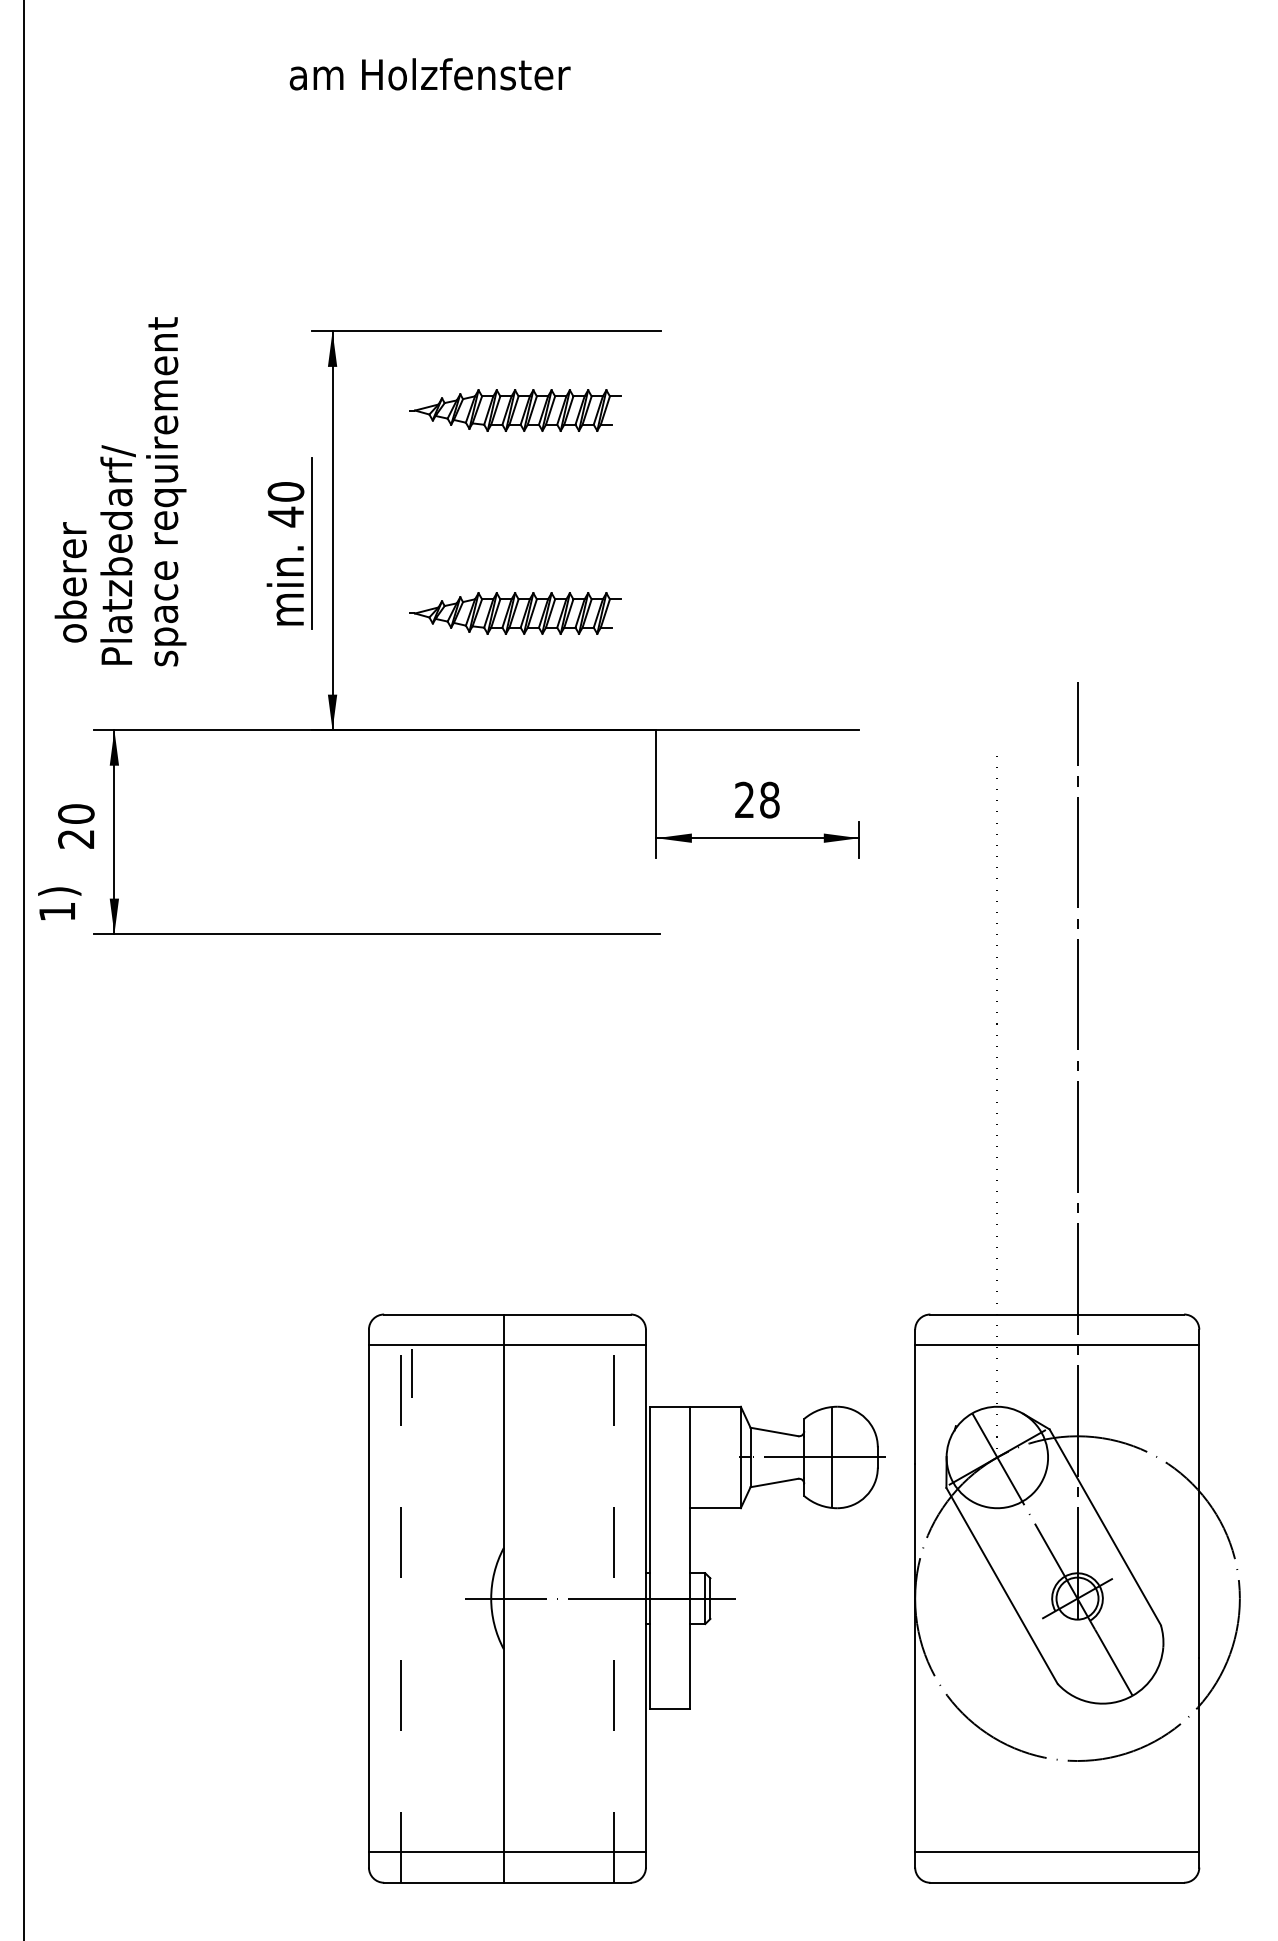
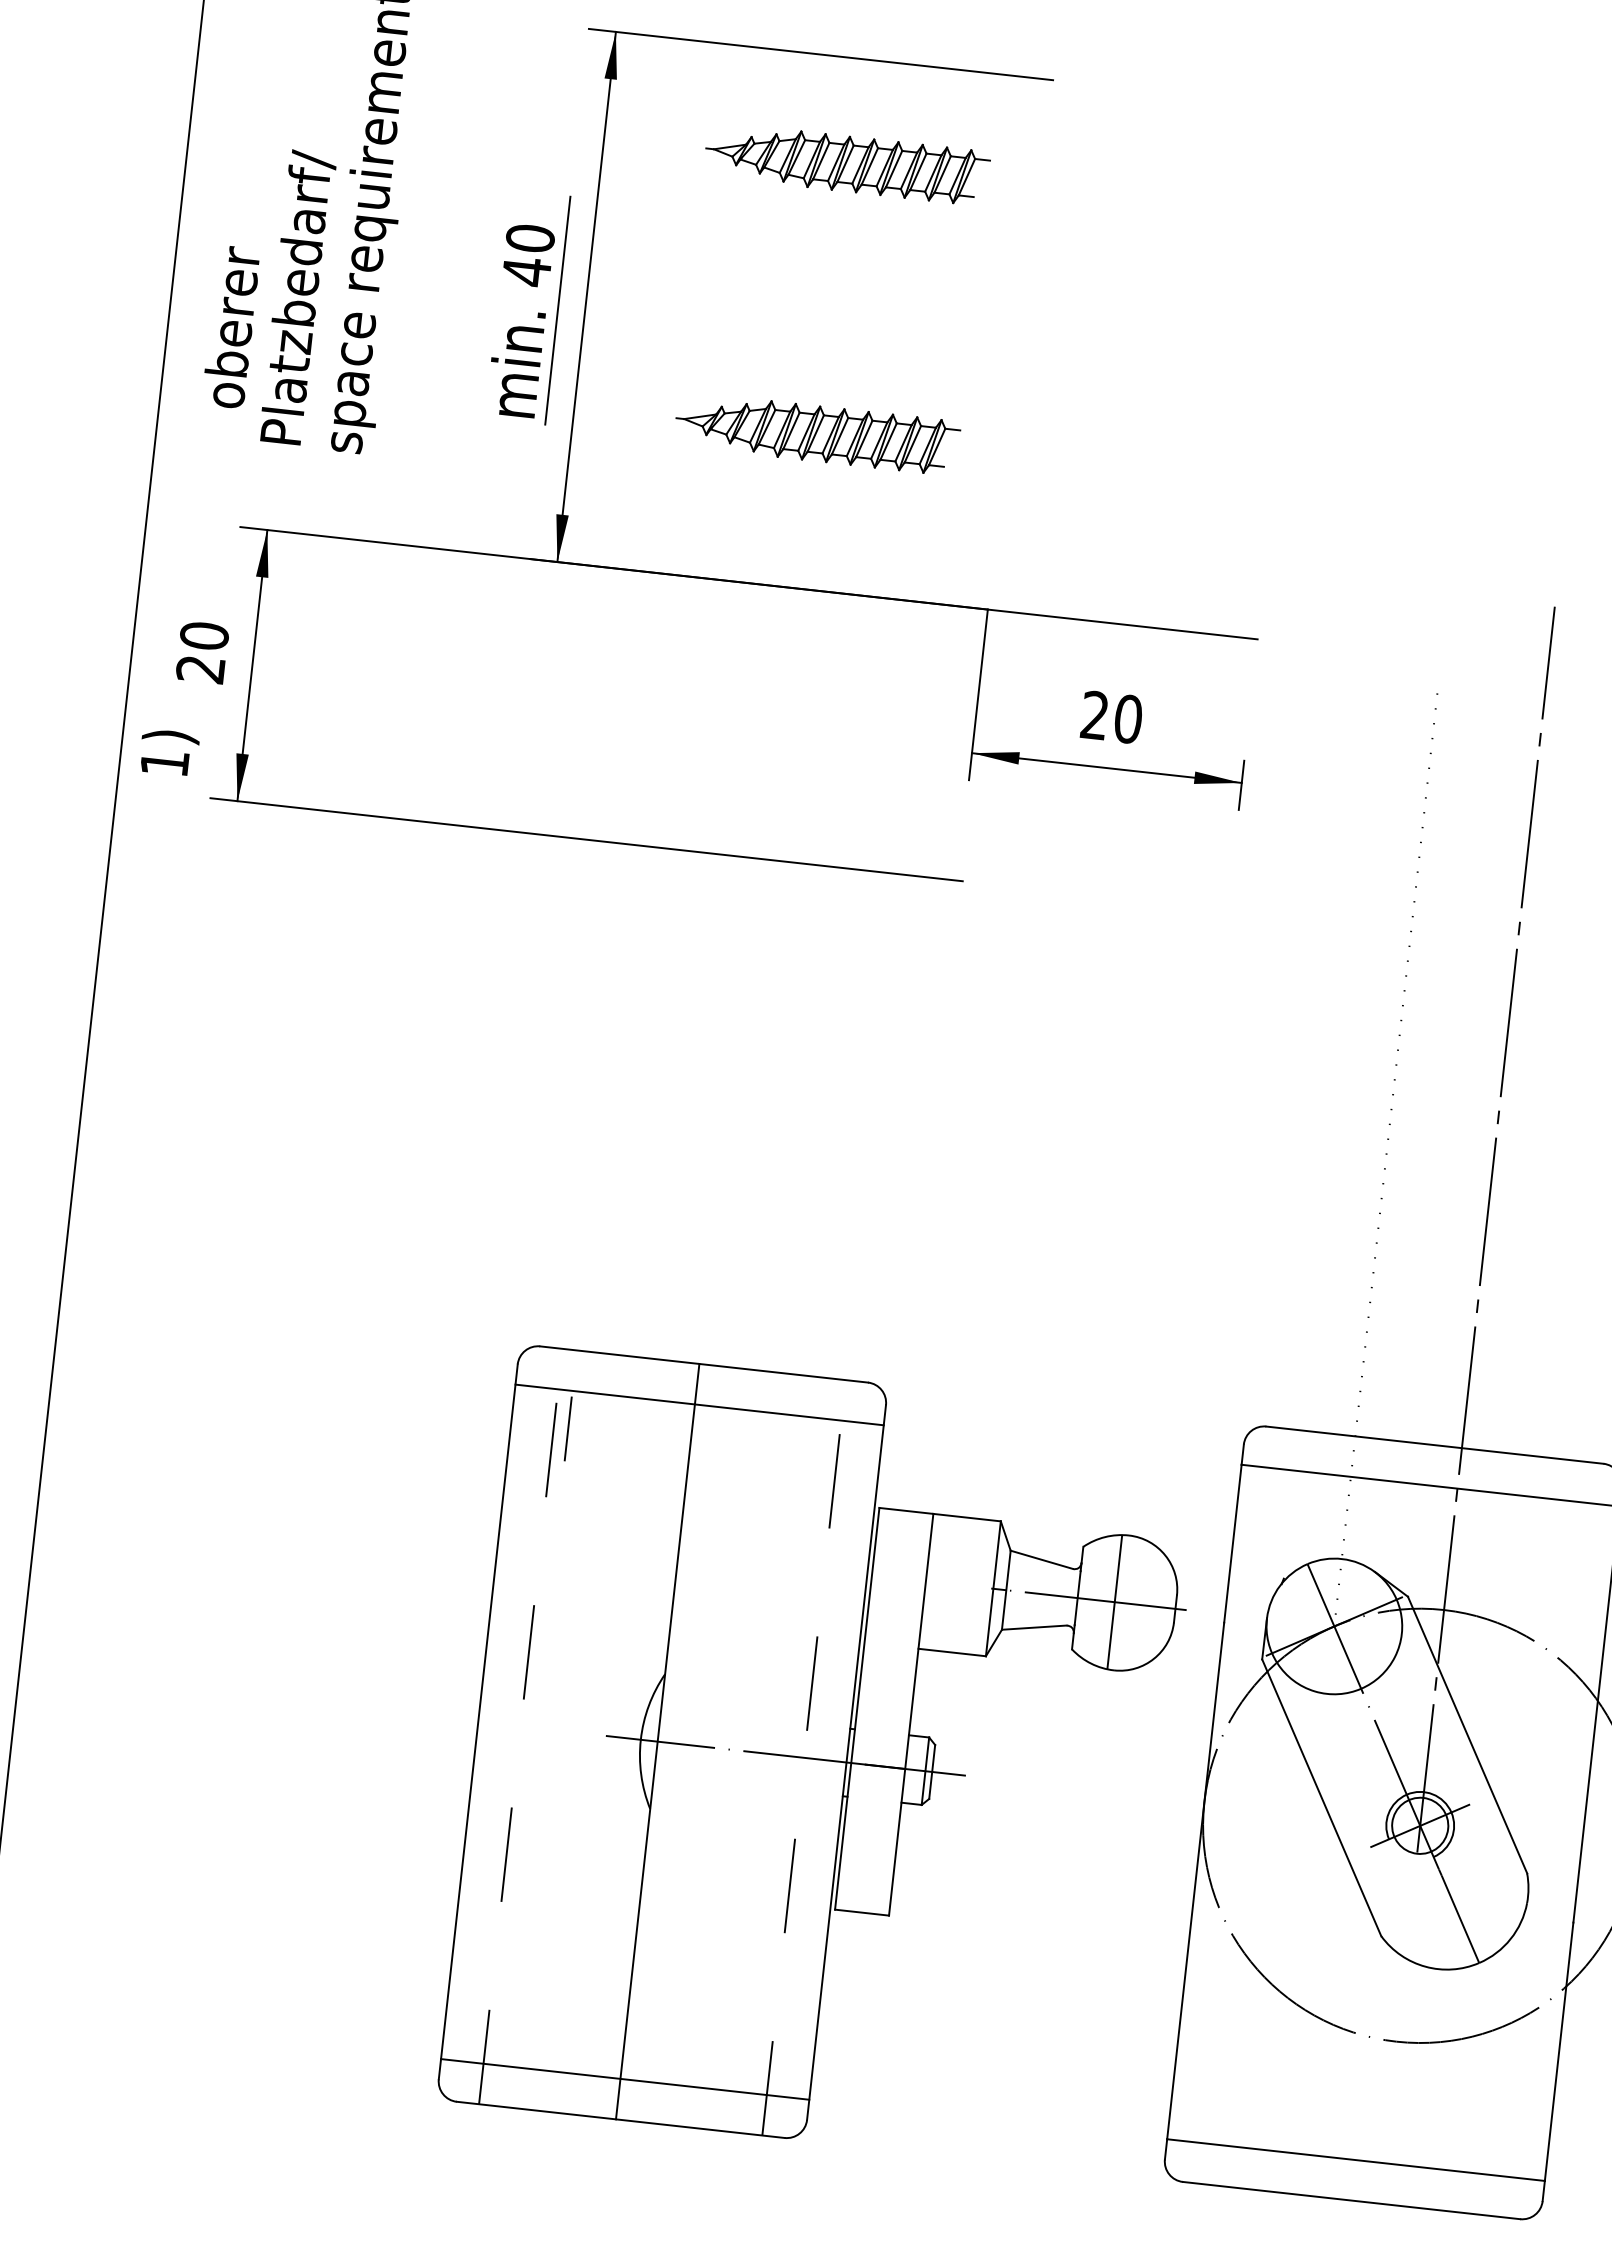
text: (769, 800) -> (1127, 719), 28 -> 20

